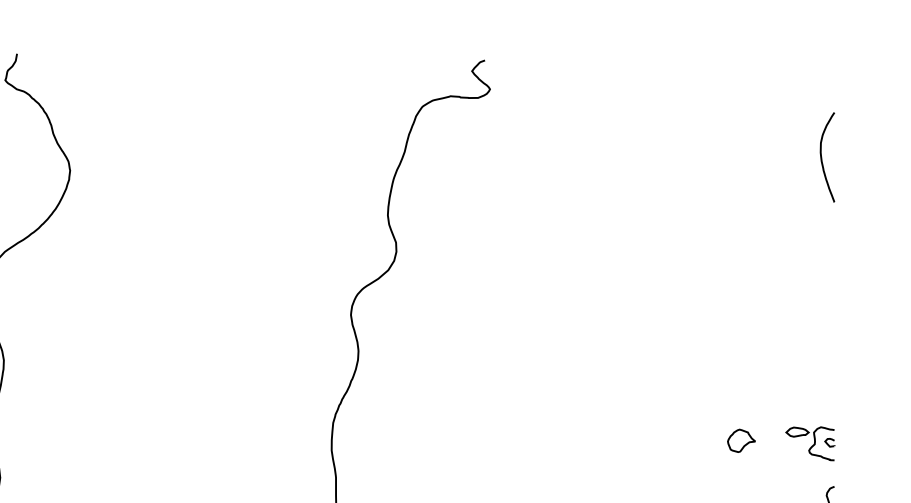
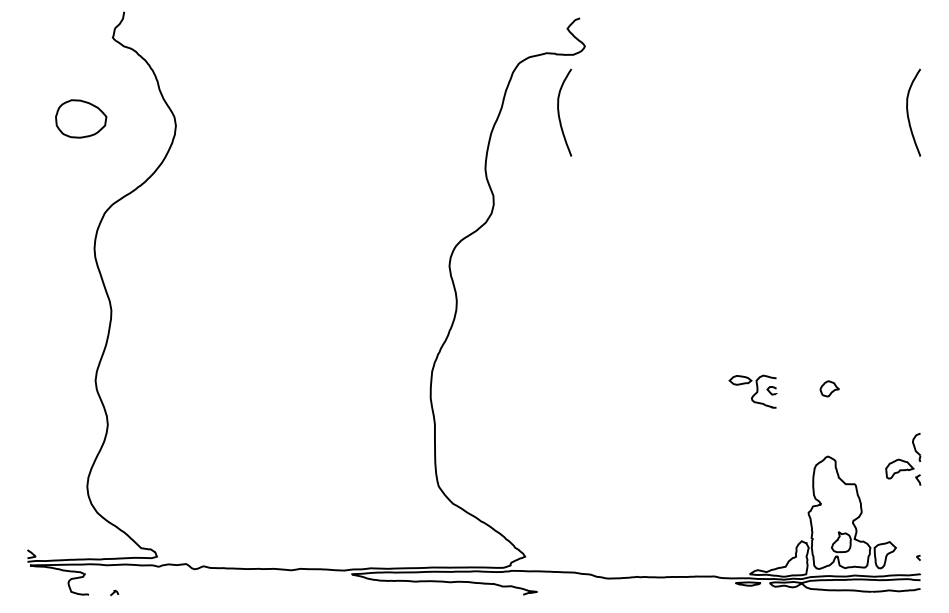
curve: (463, 157) -> (559, 112), added
part: (741, 440) -> (829, 388), size x0.7
part: (809, 443) -> (752, 391), moved

